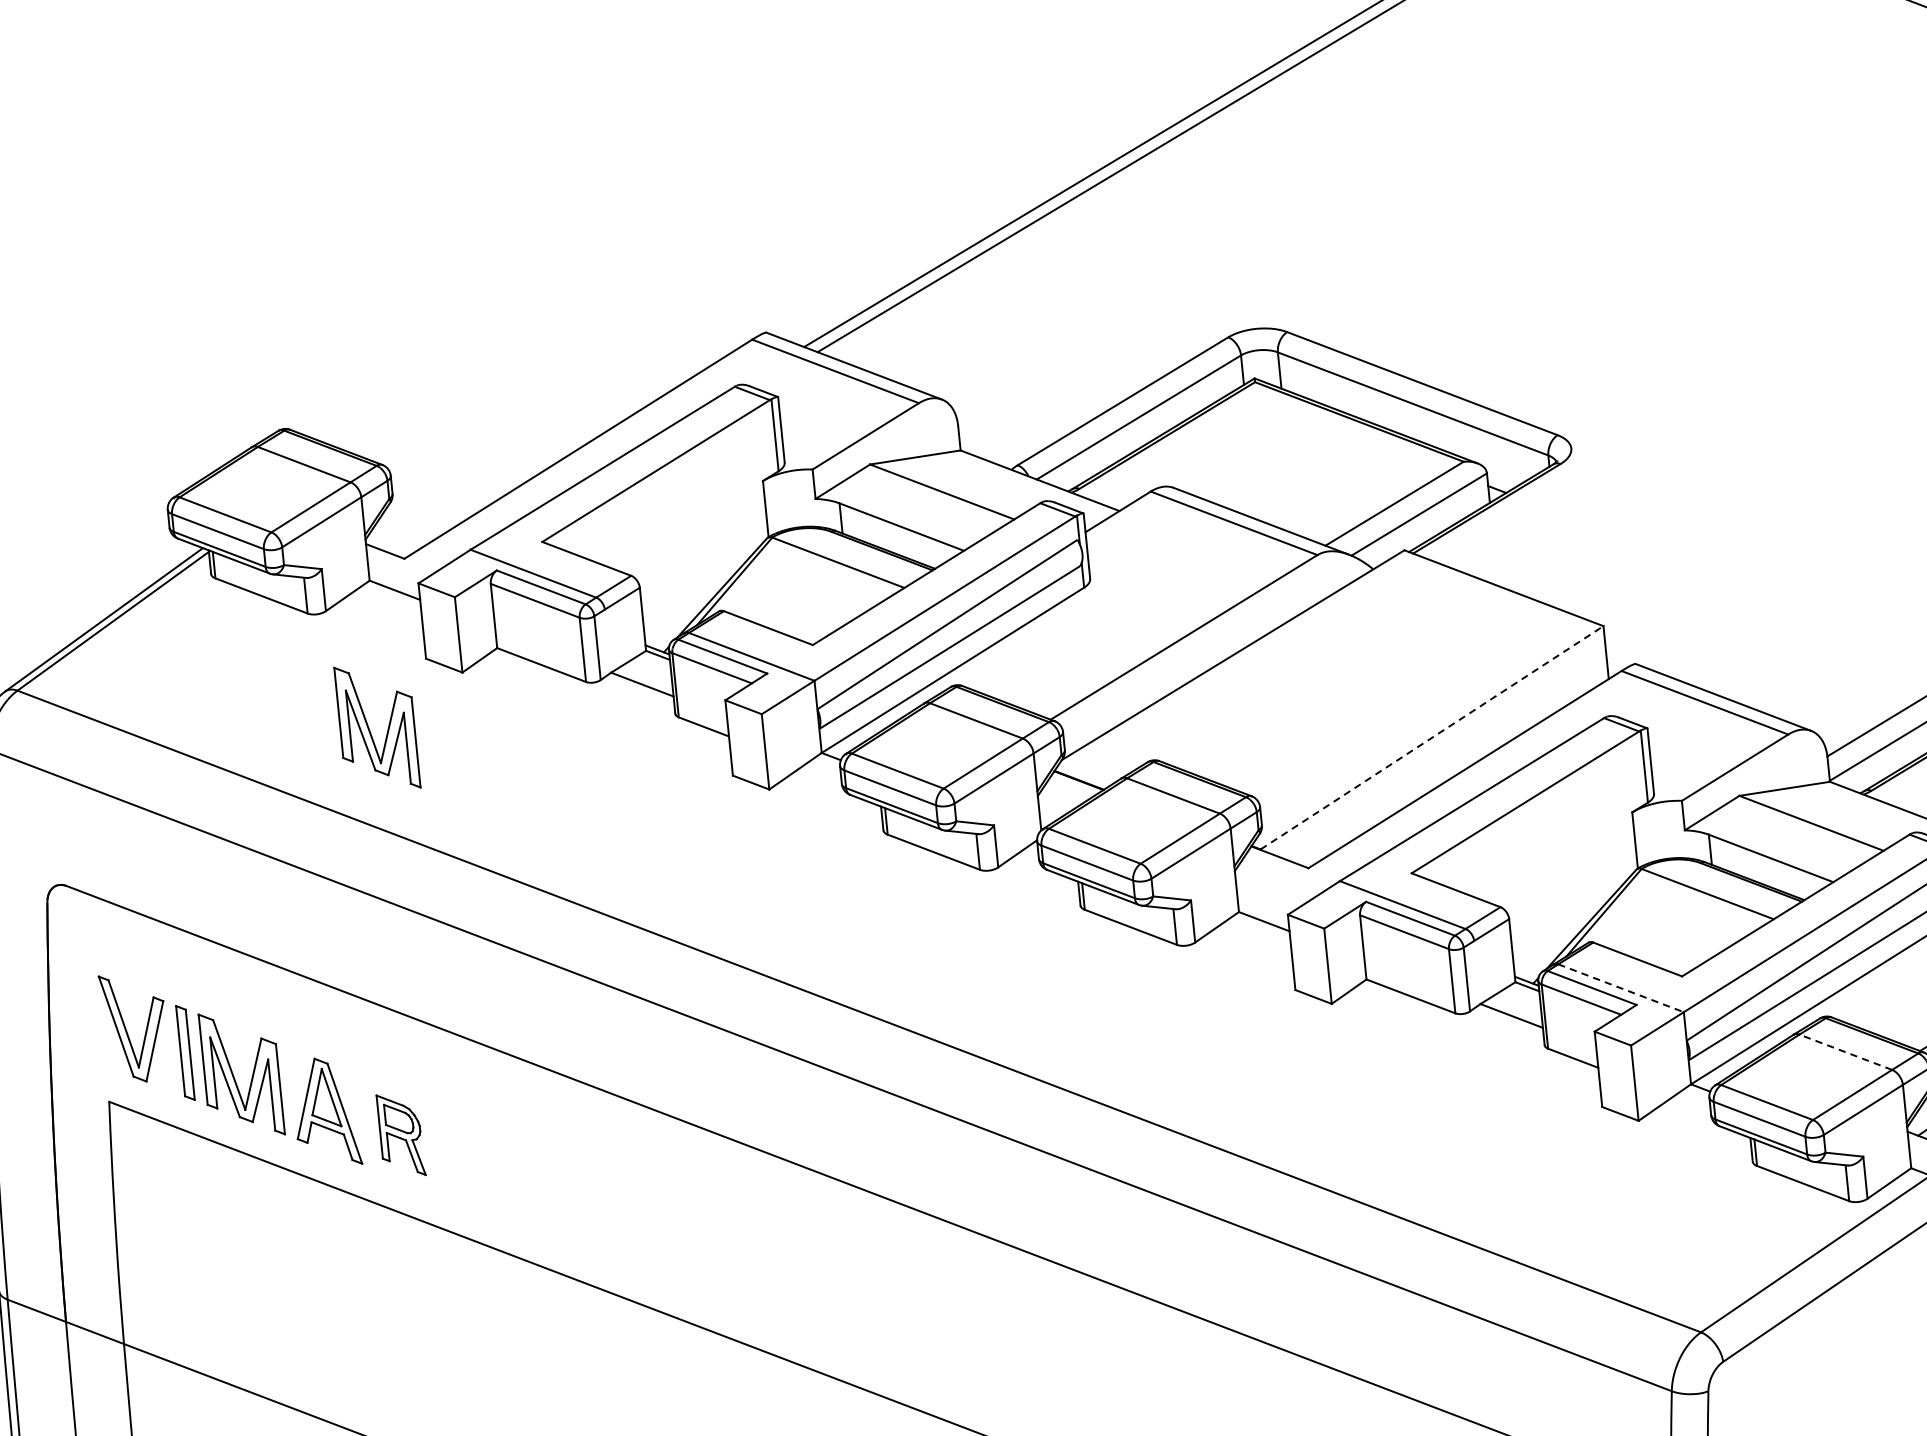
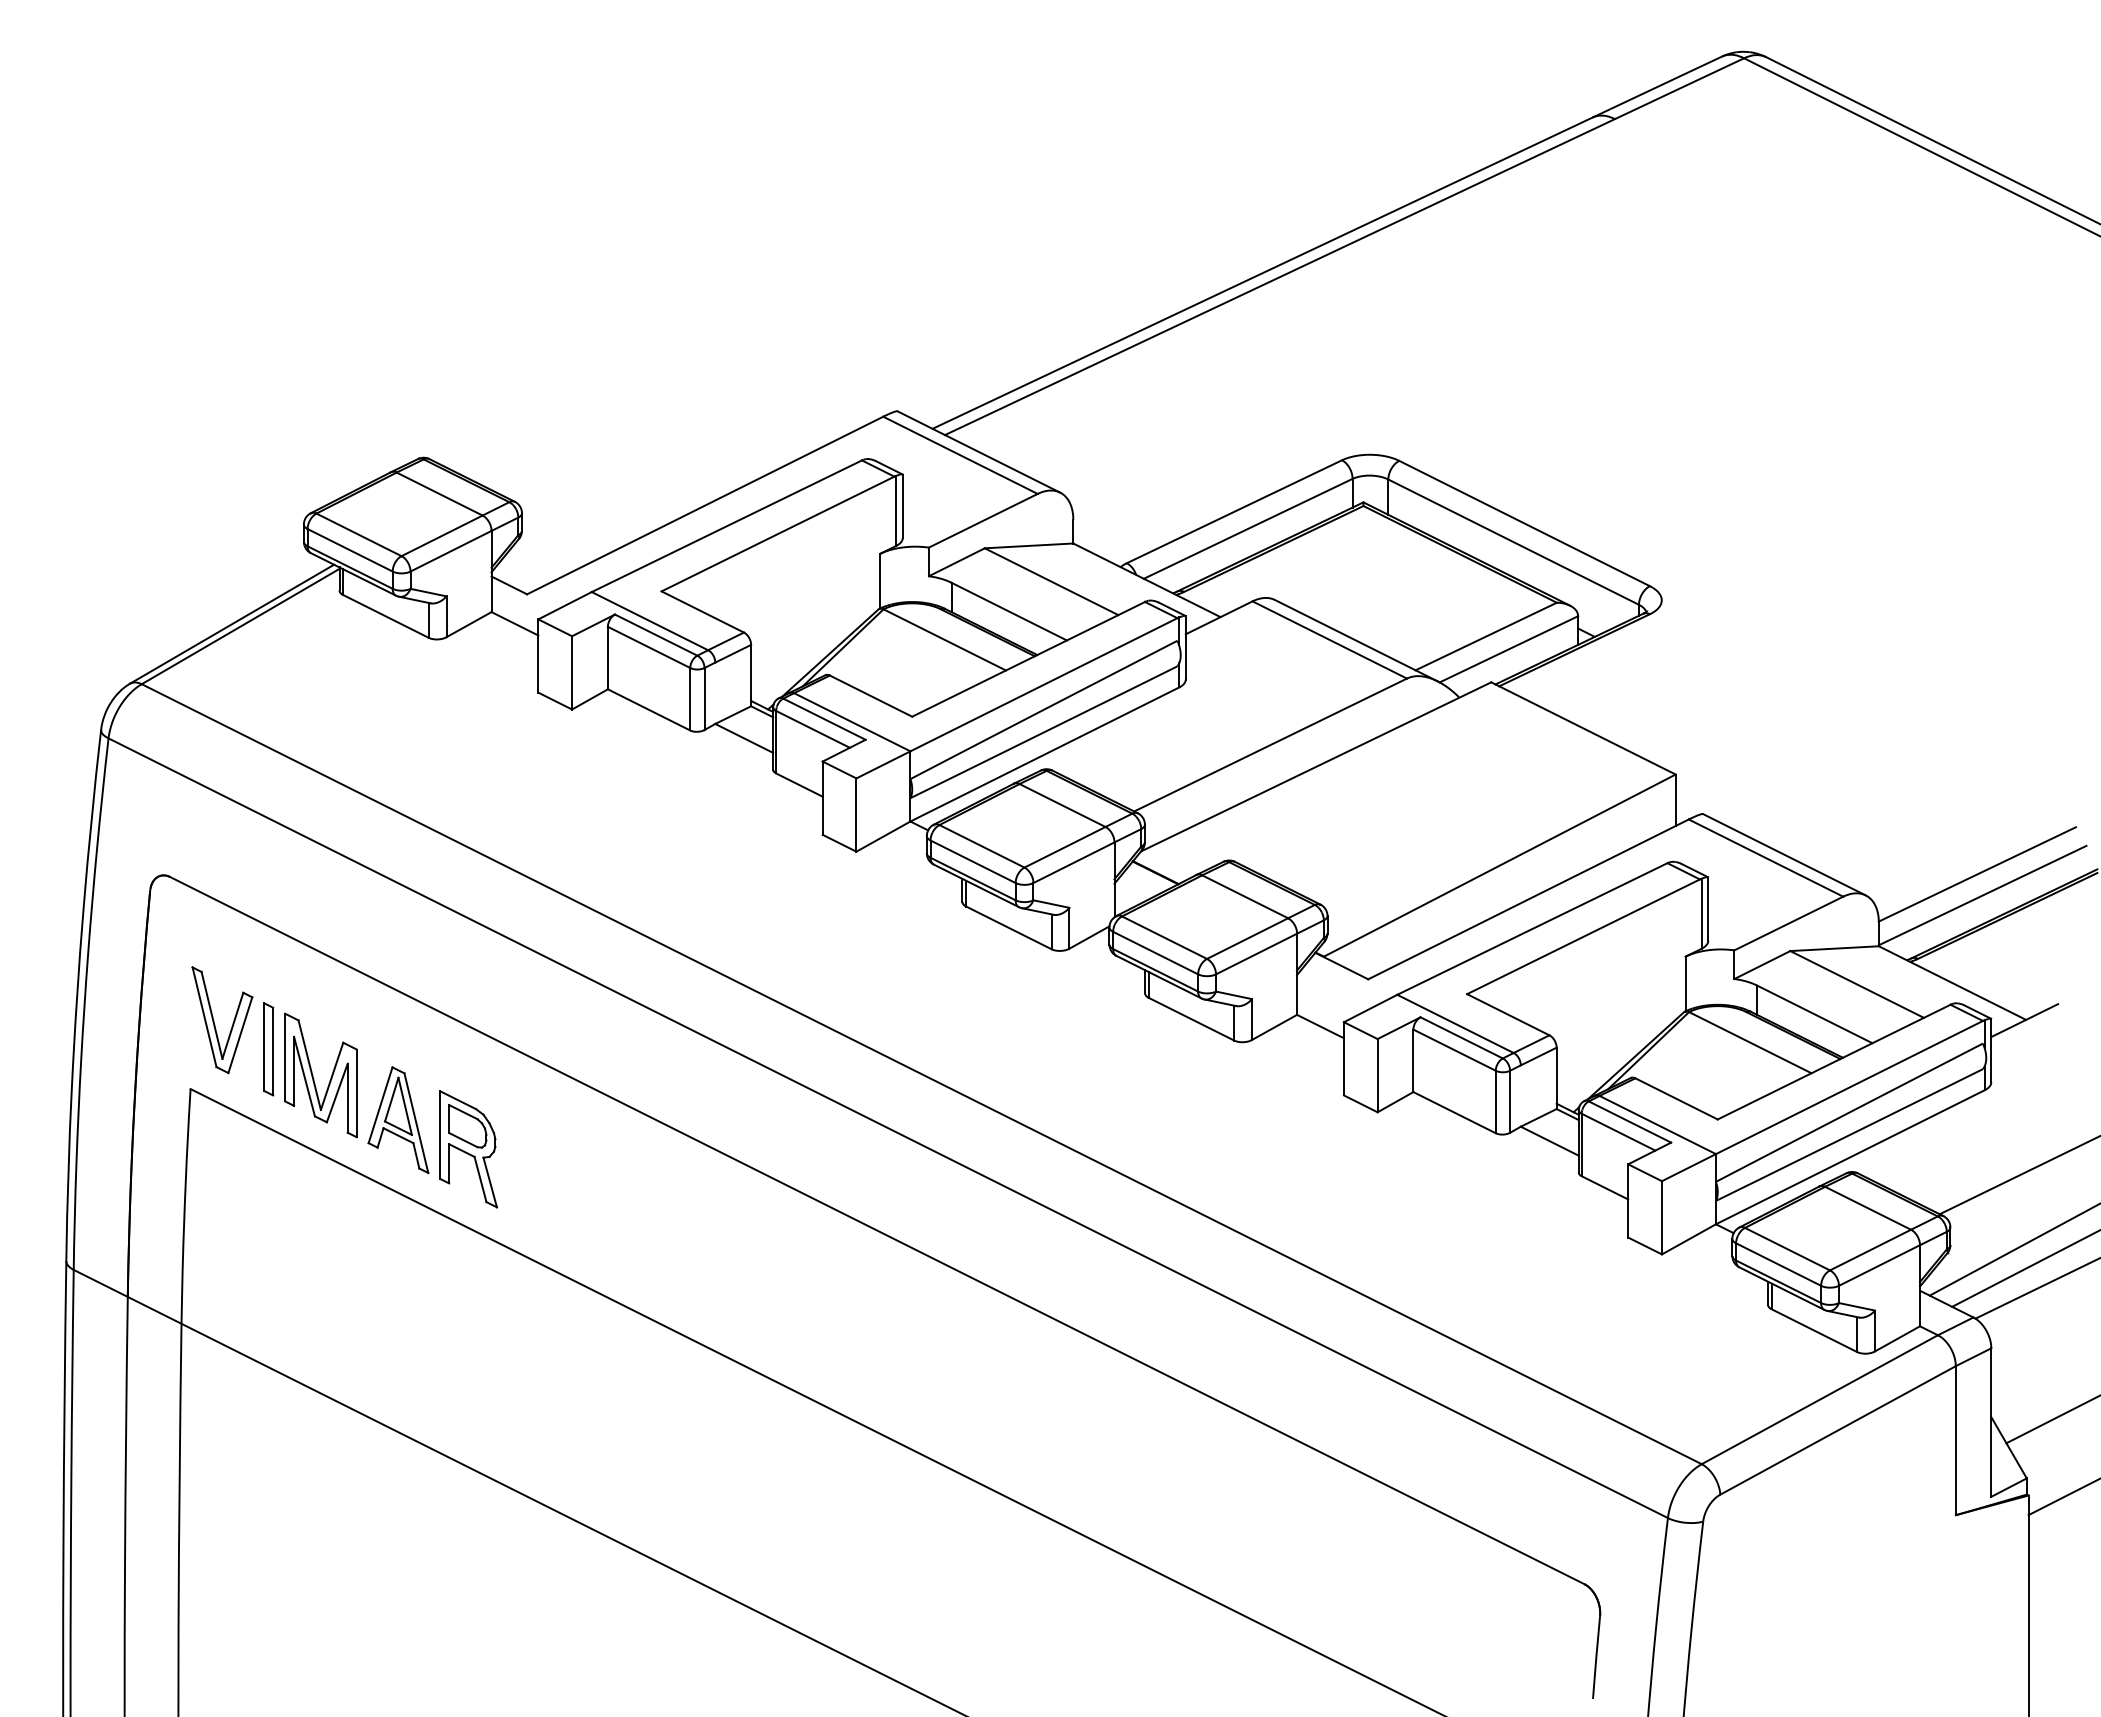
part: (369, 728) -> (477, 754), removed
line: (1432, 737) -> (1500, 865), dashed -> solid
line: (1621, 988) -> (1658, 1125), dashed -> solid
line: (1845, 1052) -> (1867, 1208), dashed -> solid
part: (401, 1135) -> (468, 1149), size x1.43

